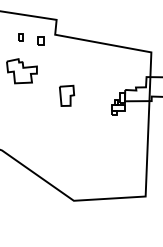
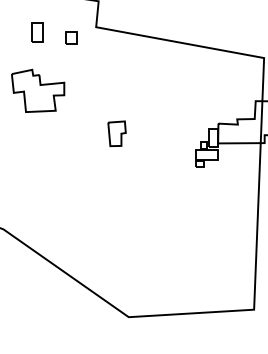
part: (20, 37) -> (35, 32), size x1.6
part: (67, 95) -> (117, 133), size x0.7

